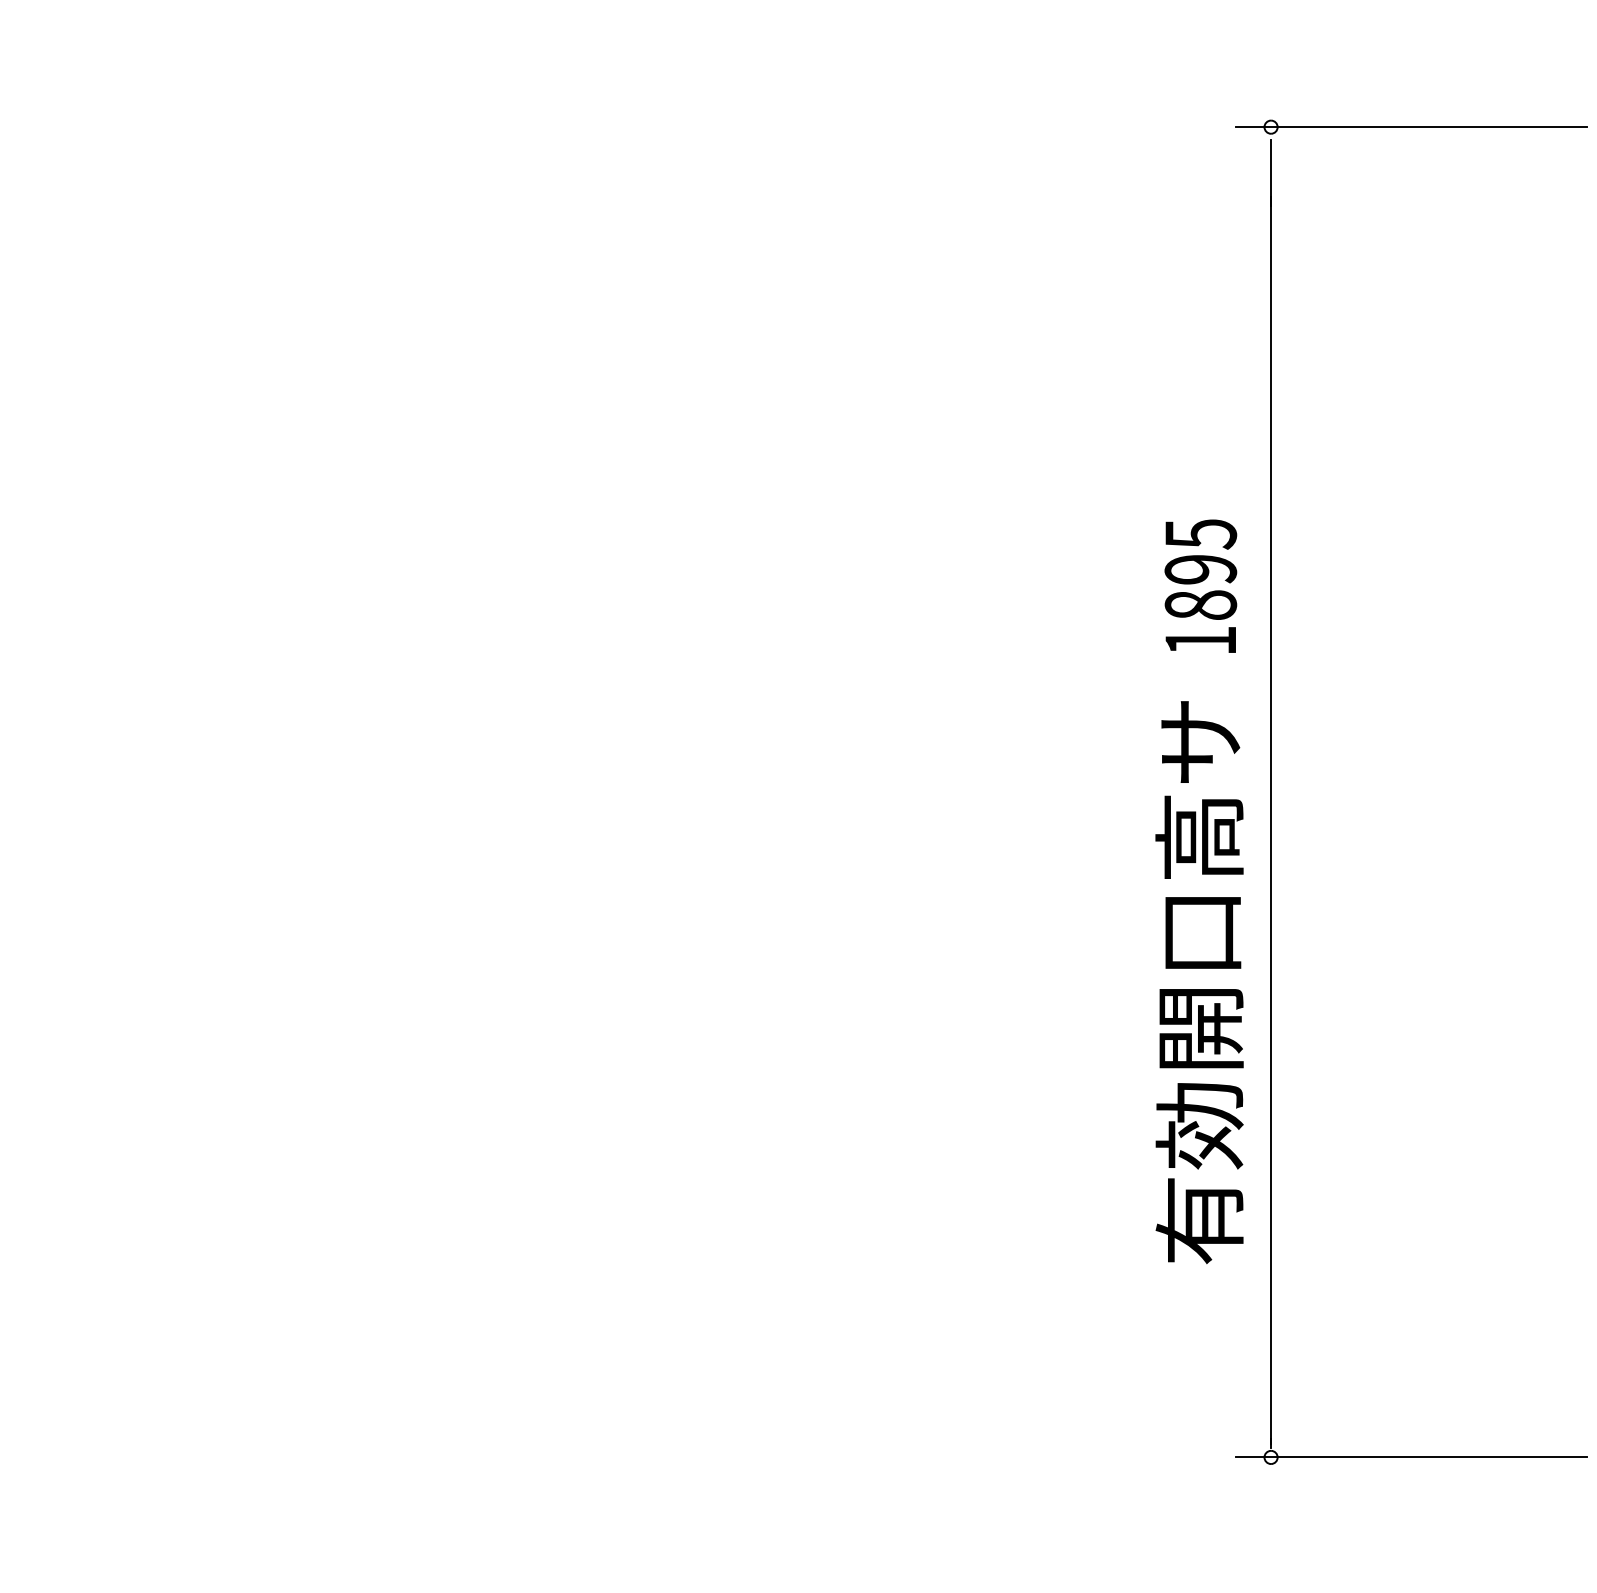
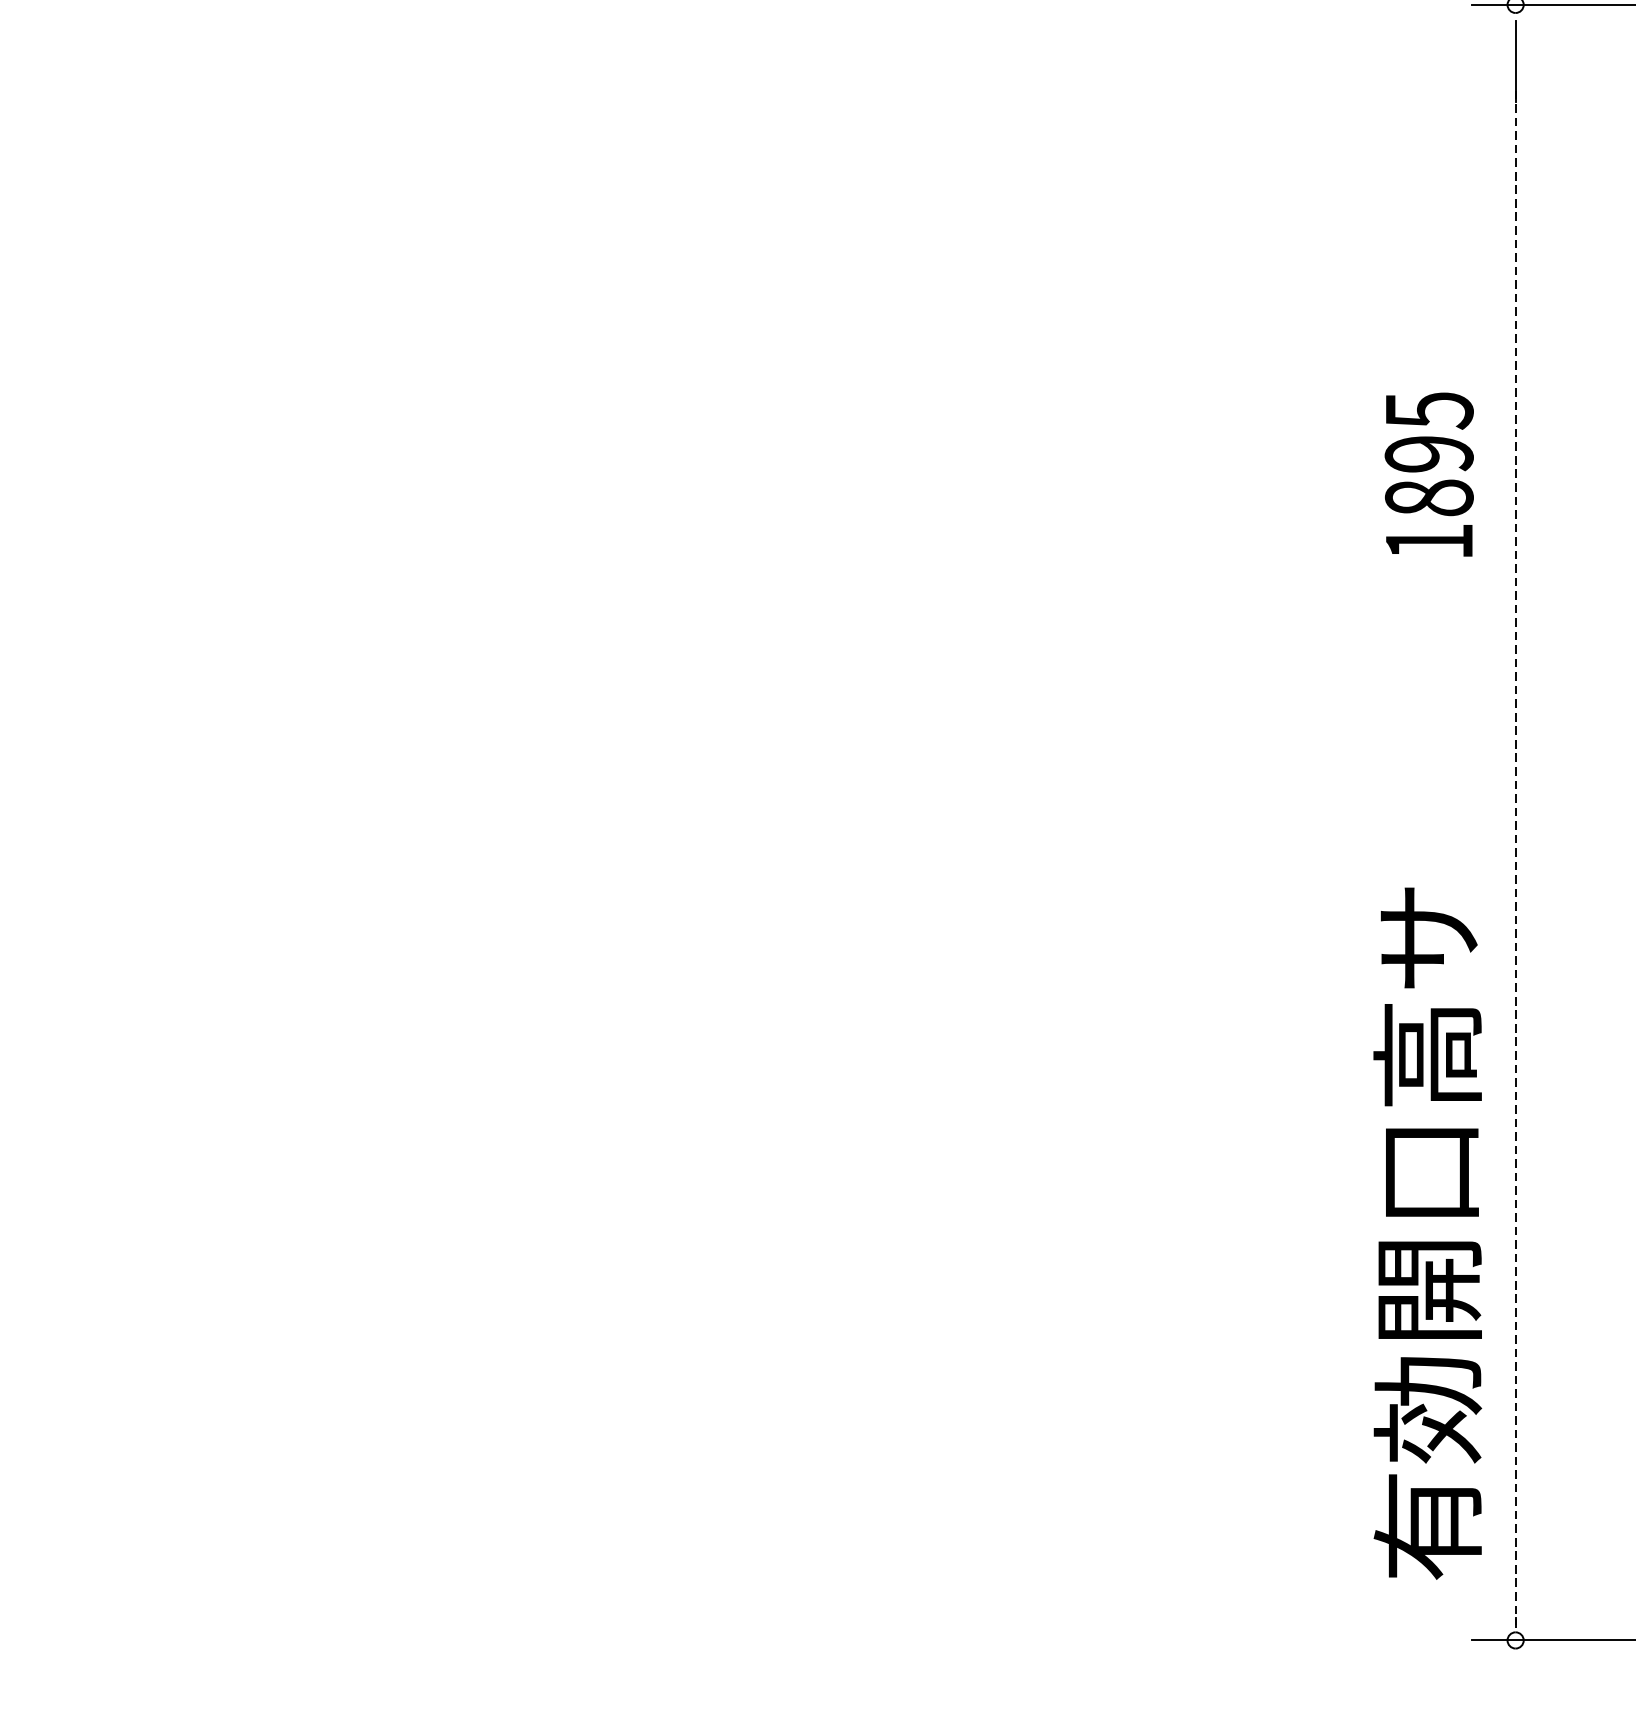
text: (1200, 585) -> (1428, 473), moved
line: (1271, 823) -> (1516, 861), solid -> dashed
text: (1199, 982) -> (1427, 1233), moved

